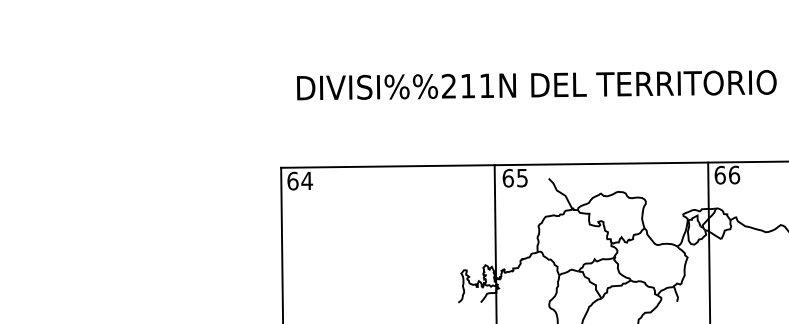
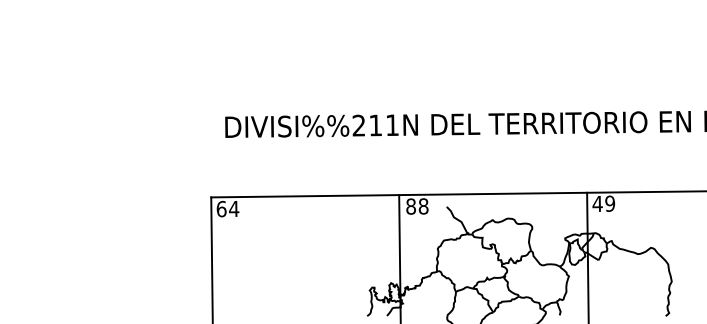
text: (726, 174) -> (603, 203), 66 -> 49
text: (515, 178) -> (417, 206), 65 -> 88

